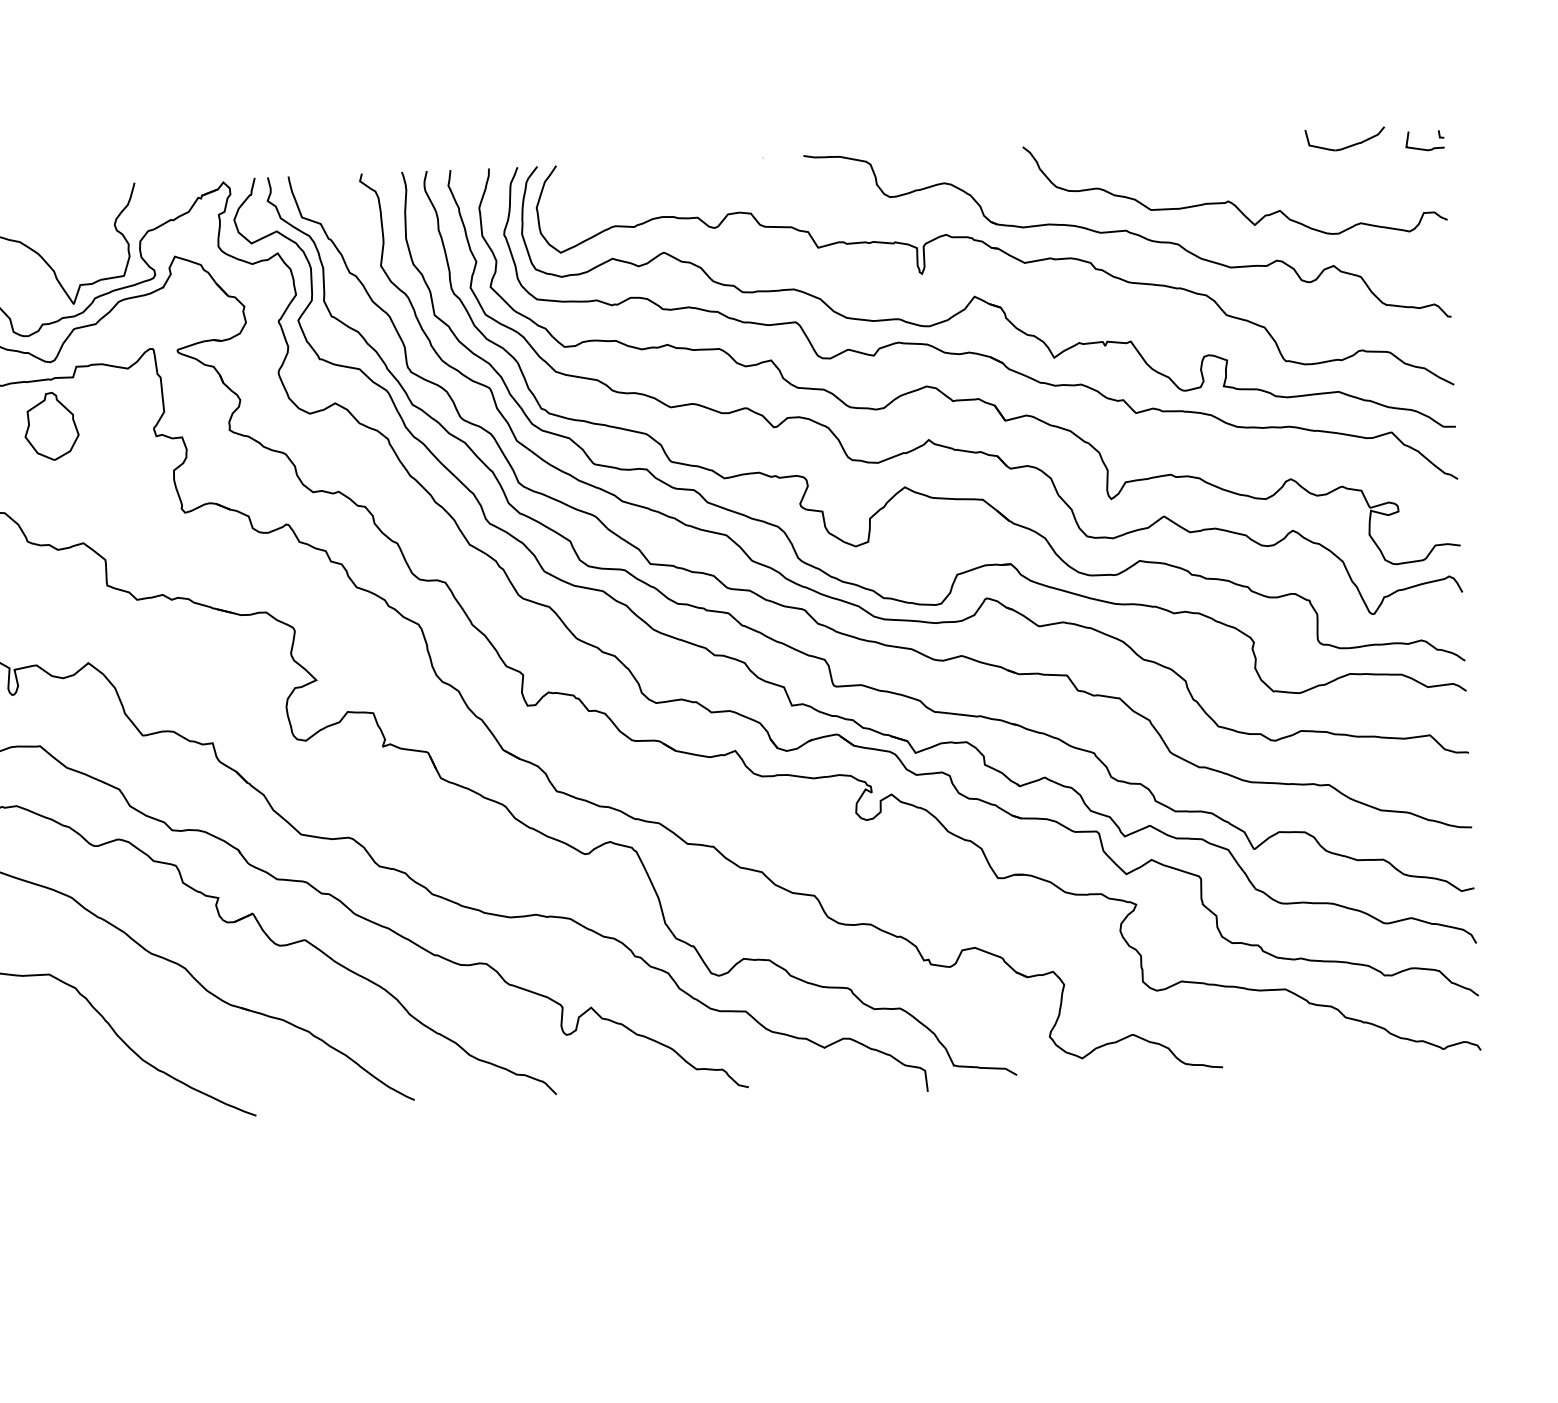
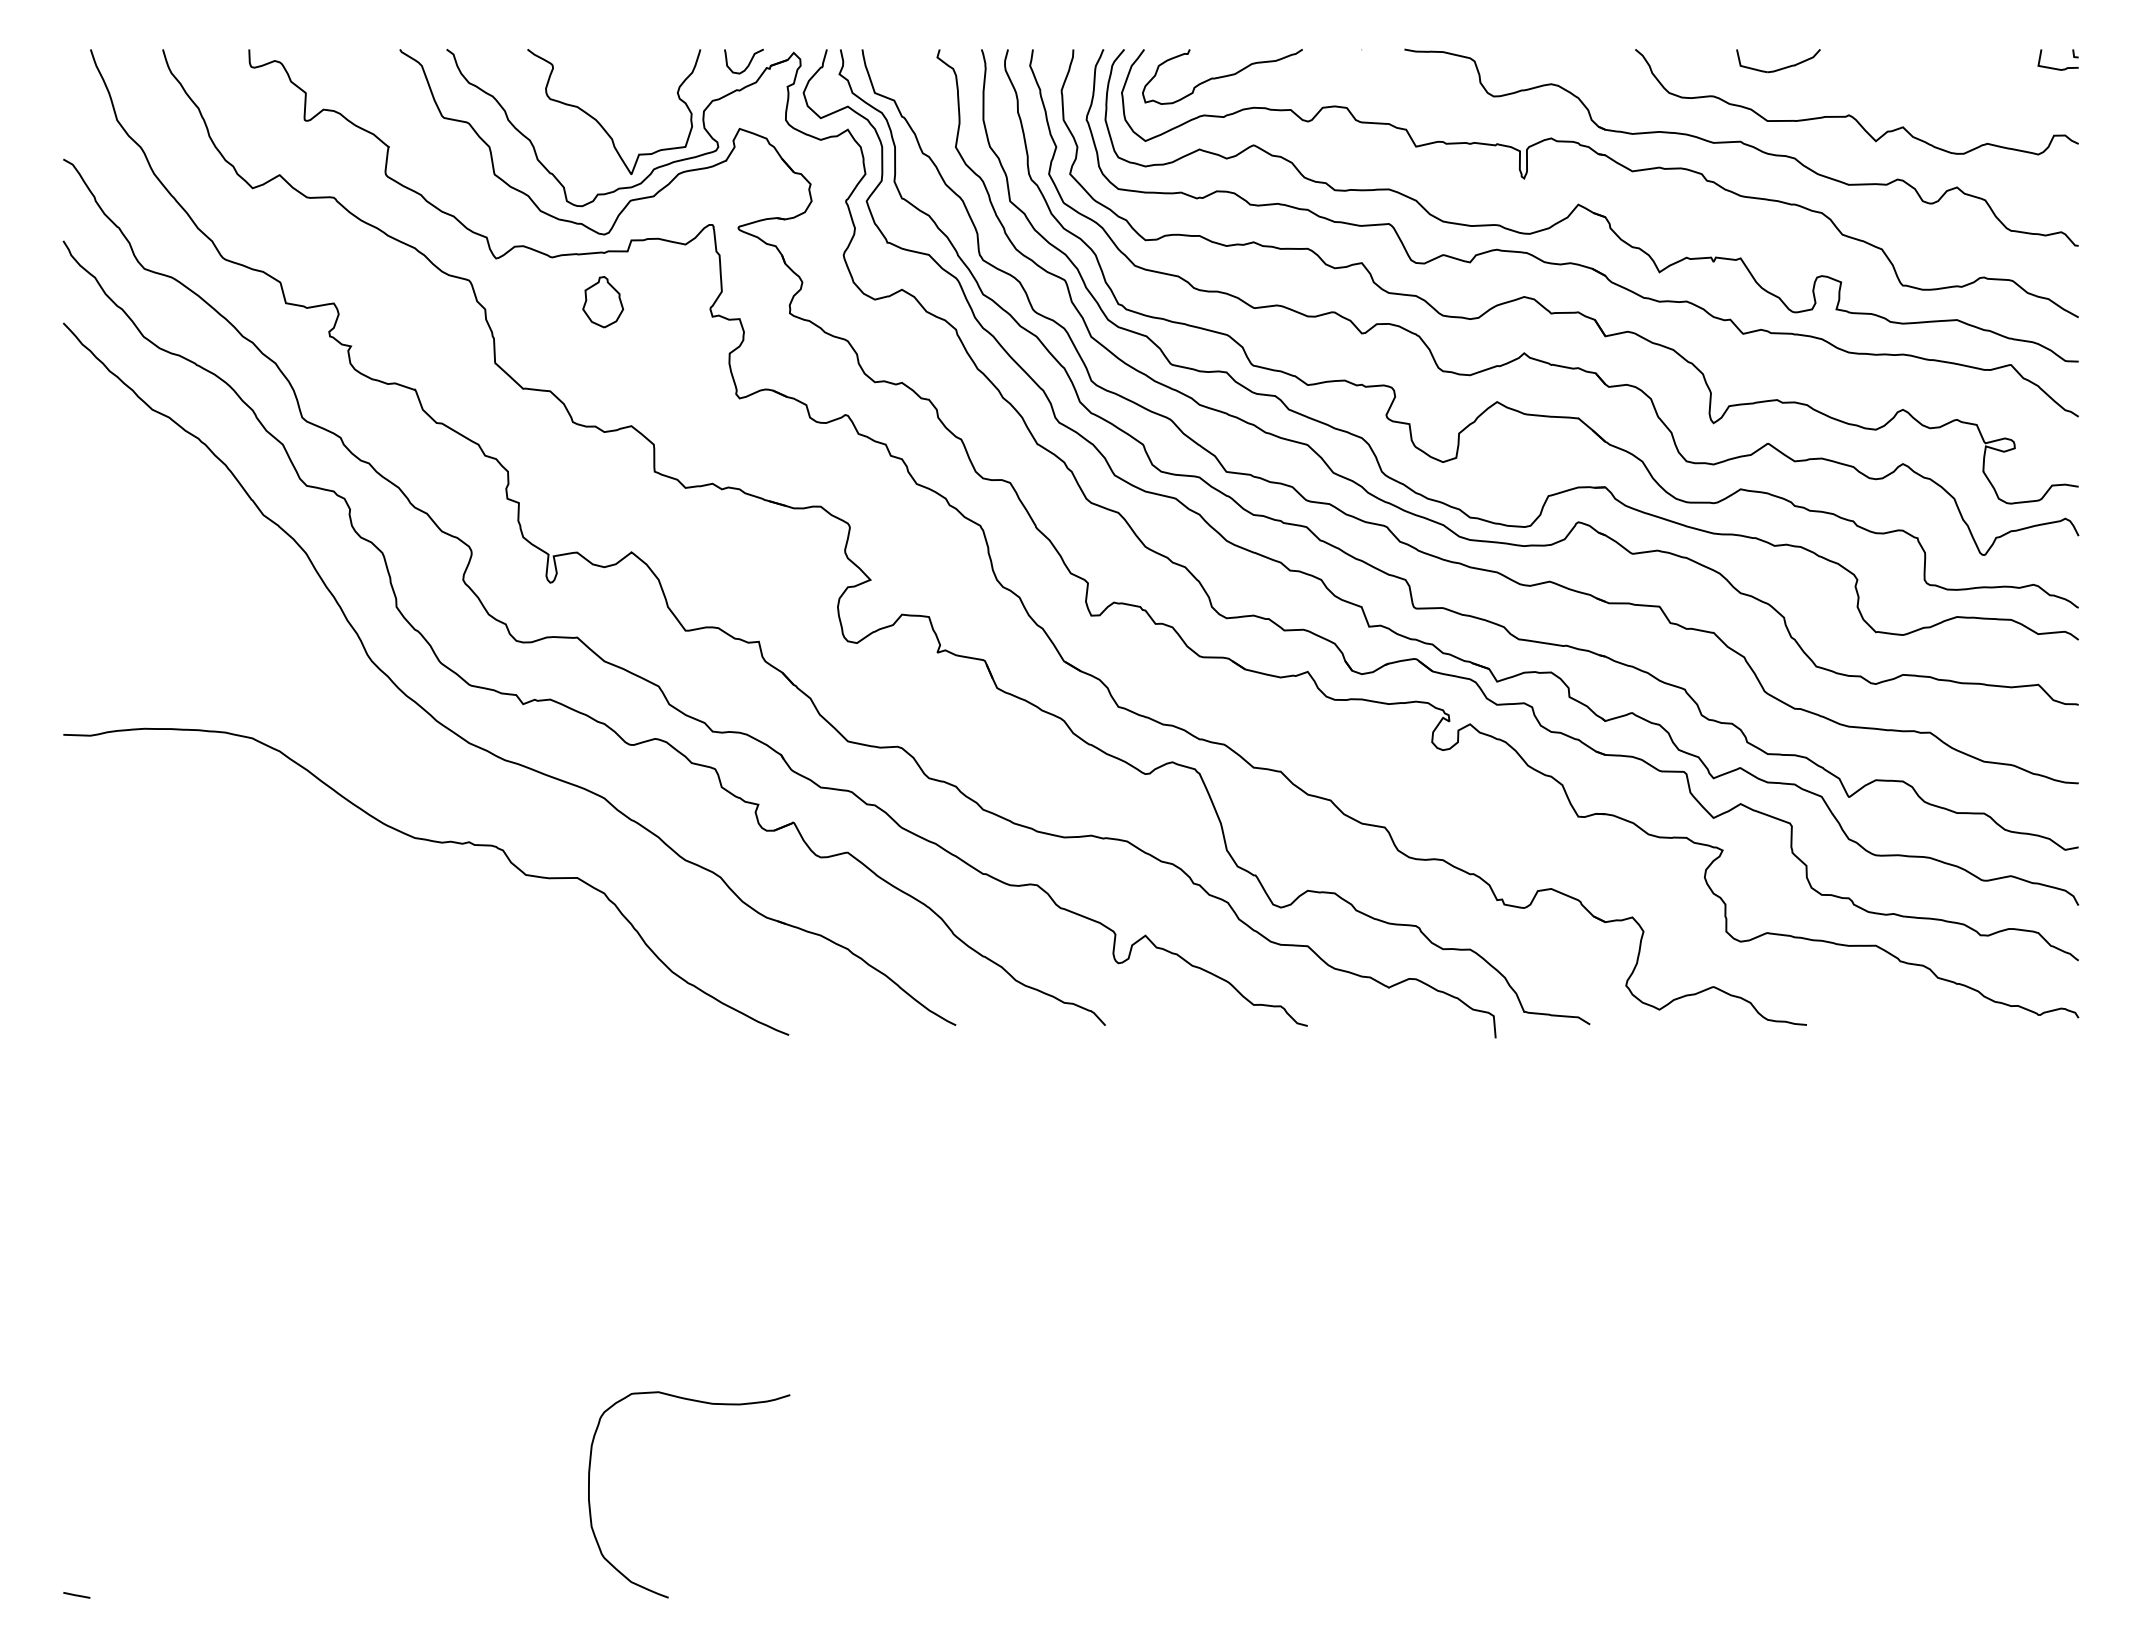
part: (1346, 146) -> (1779, 68), moved
curve: (631, 188) -> (1222, 76), added
curve: (180, 194) -> (748, 63), added
part: (52, 426) -> (603, 302), size x0.71

